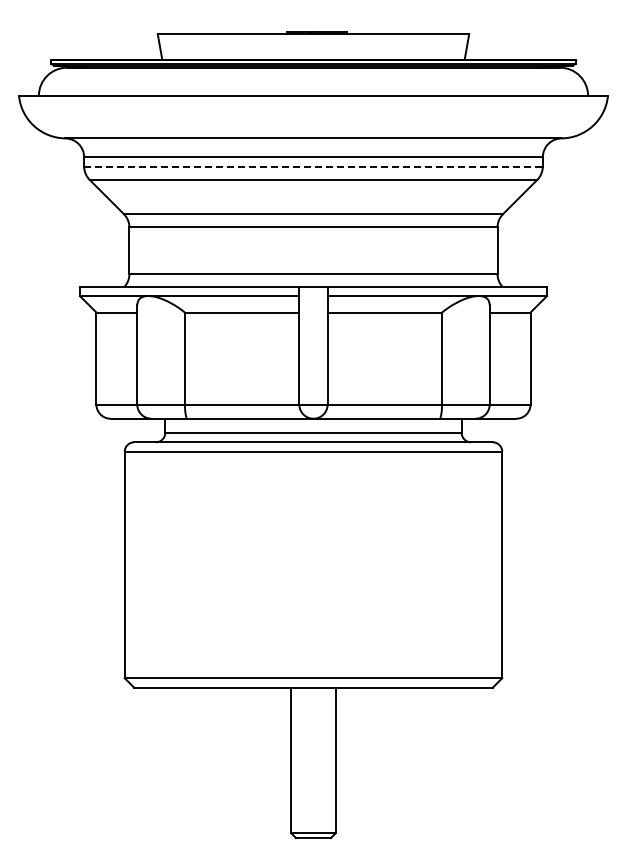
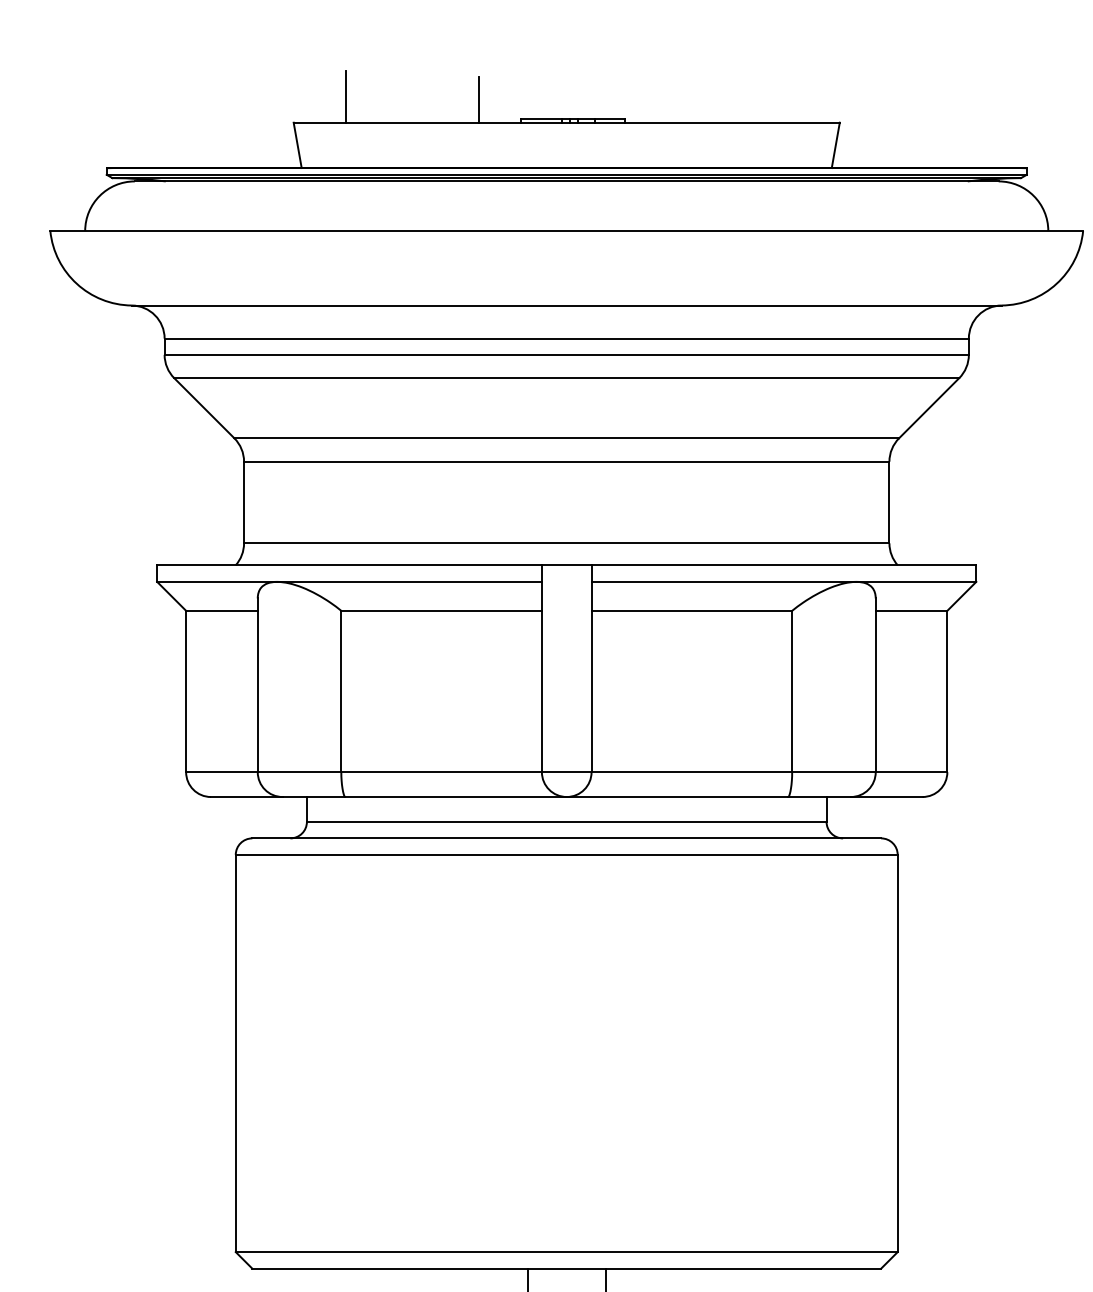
line: (187, 19) -> (345, 96), added
line: (263, 21) -> (479, 100), added
line: (313, 166) -> (566, 354), dashed -> solid

